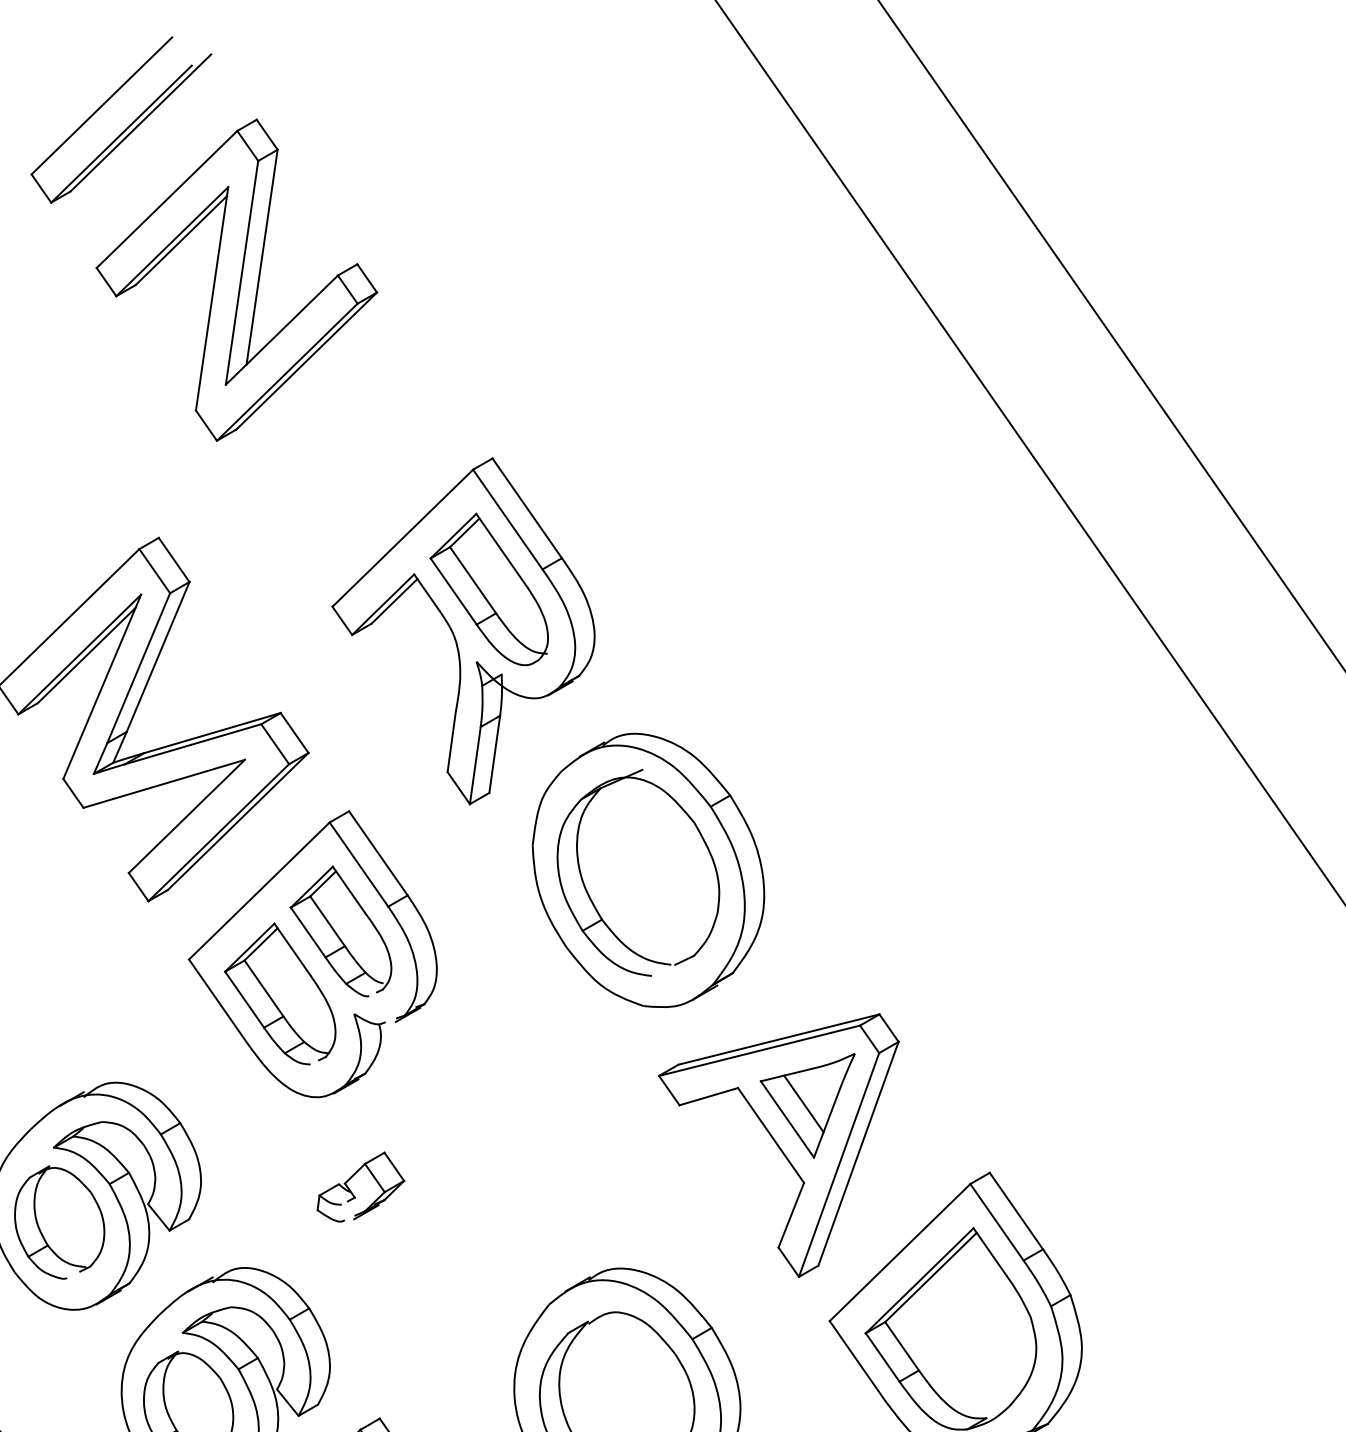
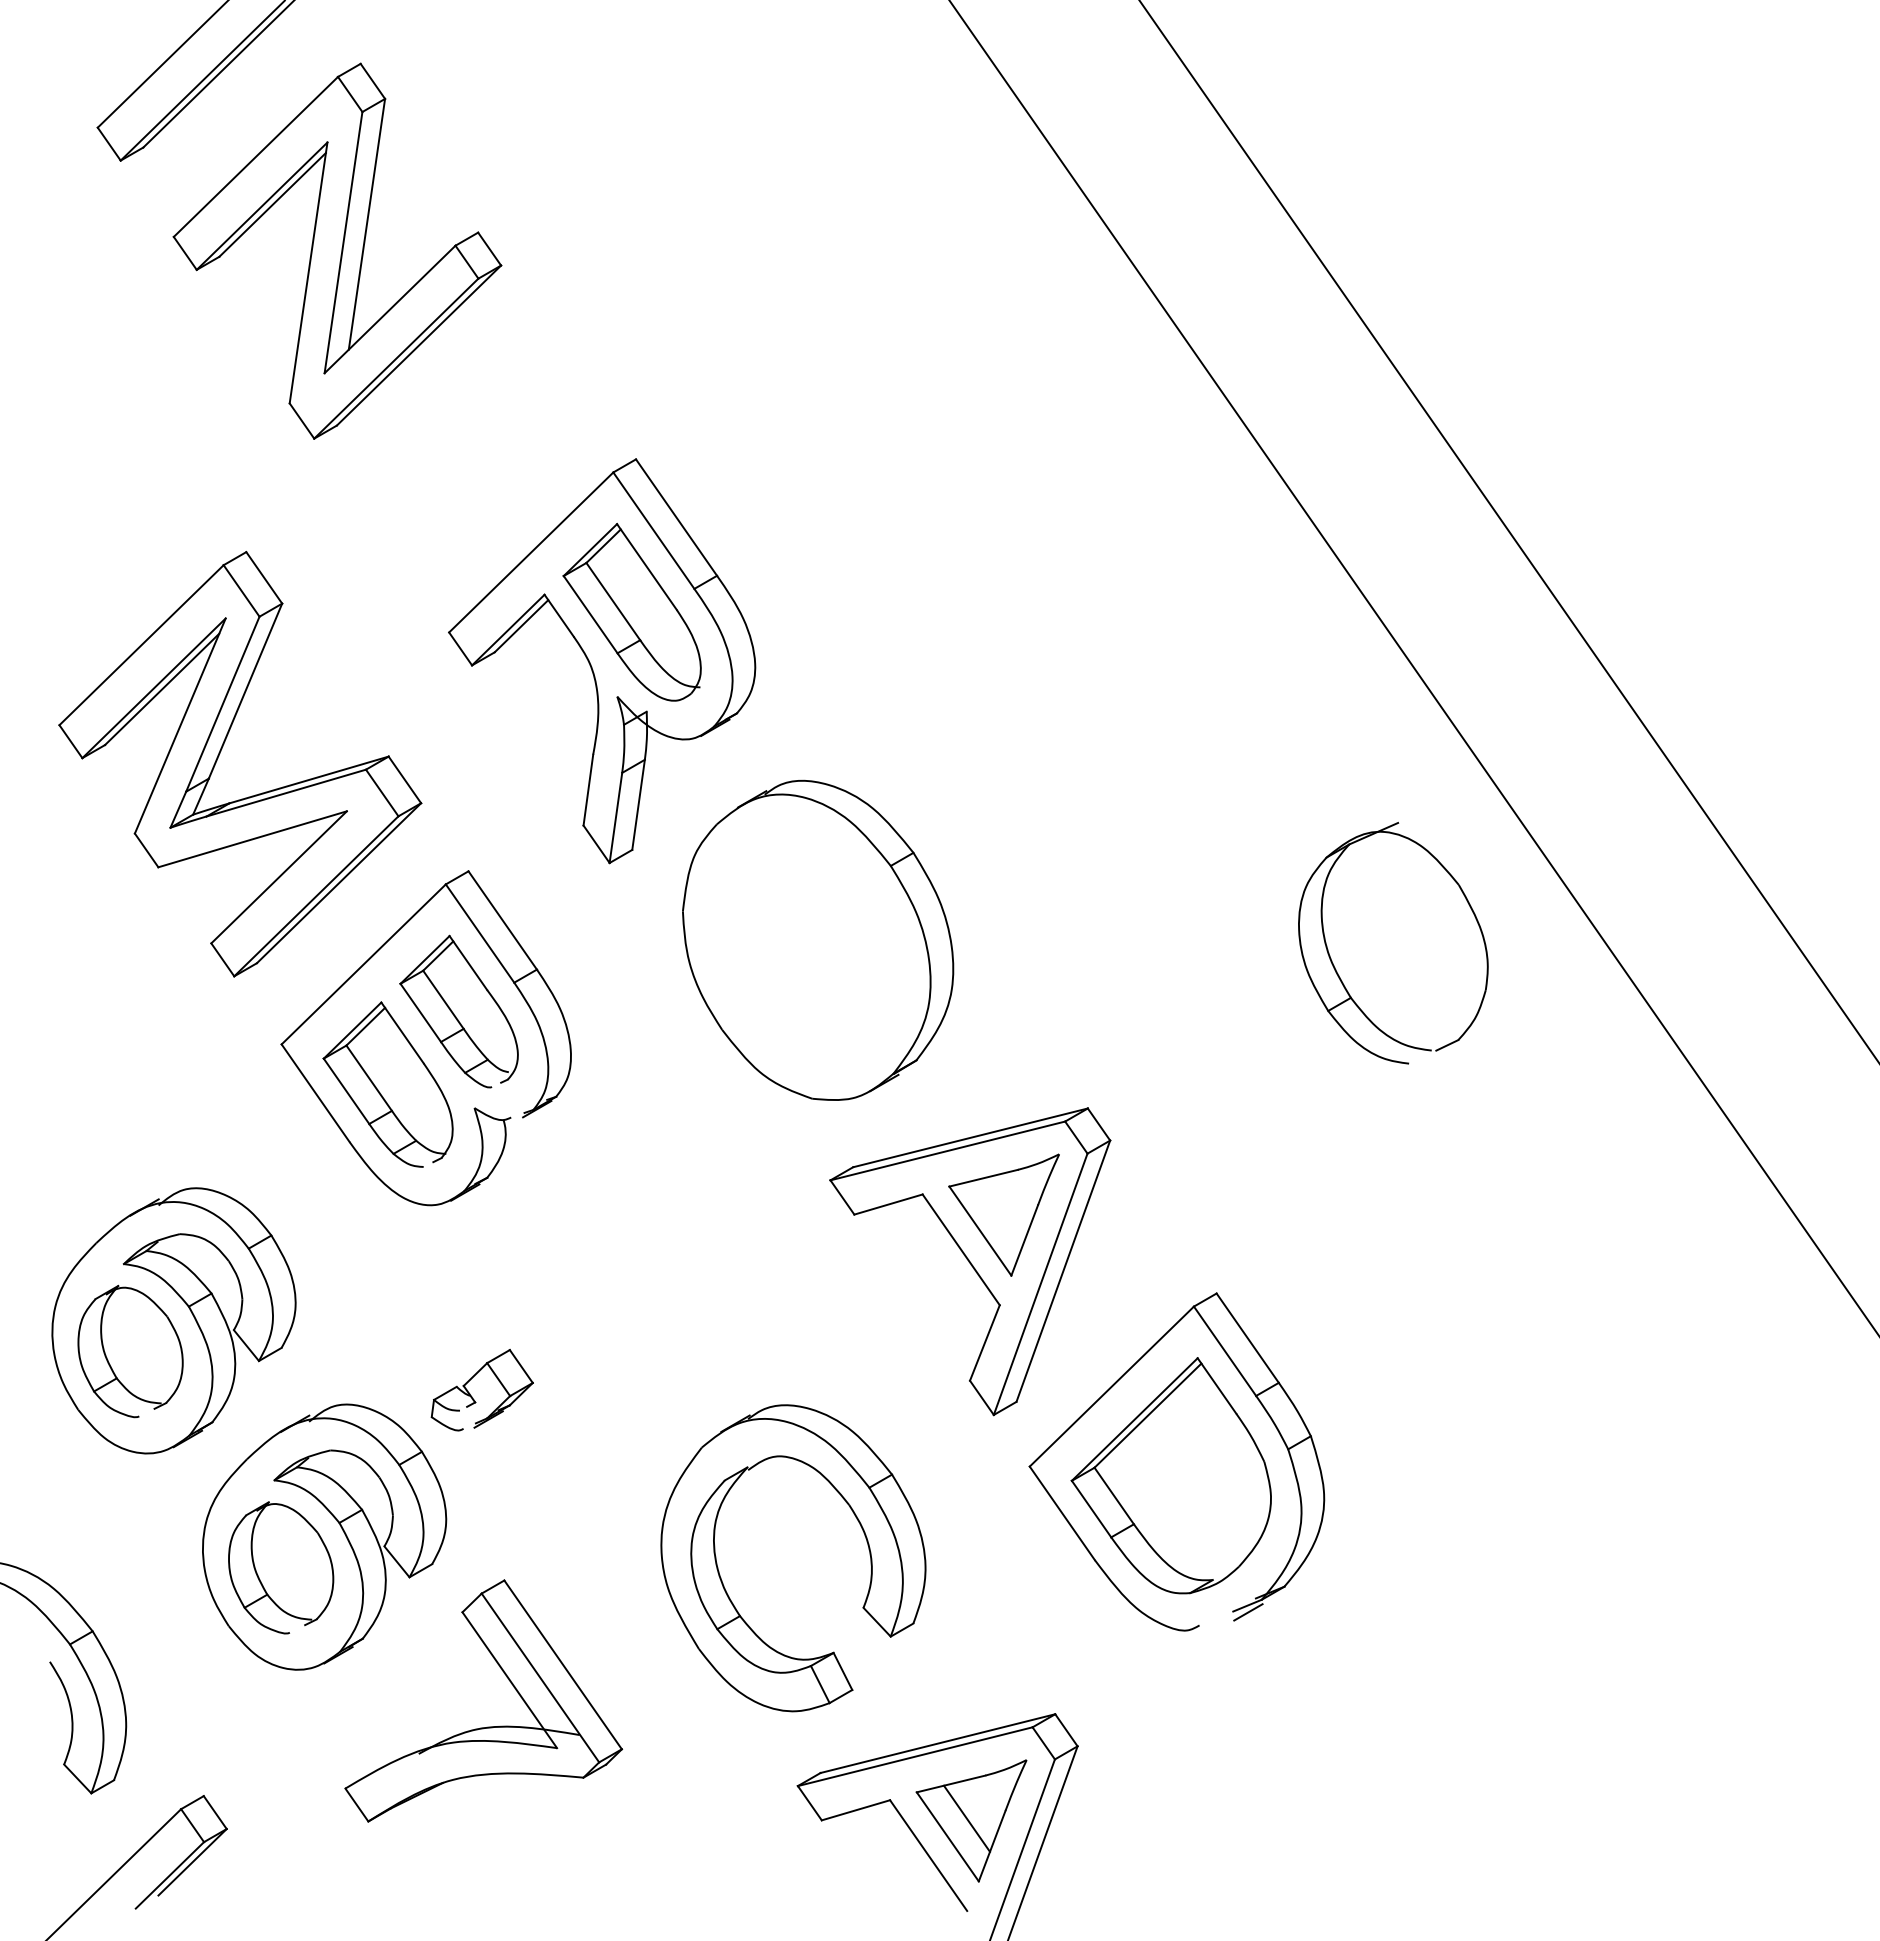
part: (590, 897) -> (1337, 971), moved
line: (803, 1103) -> (999, 1212), removed
part: (352, 1192) -> (472, 1396), moved

